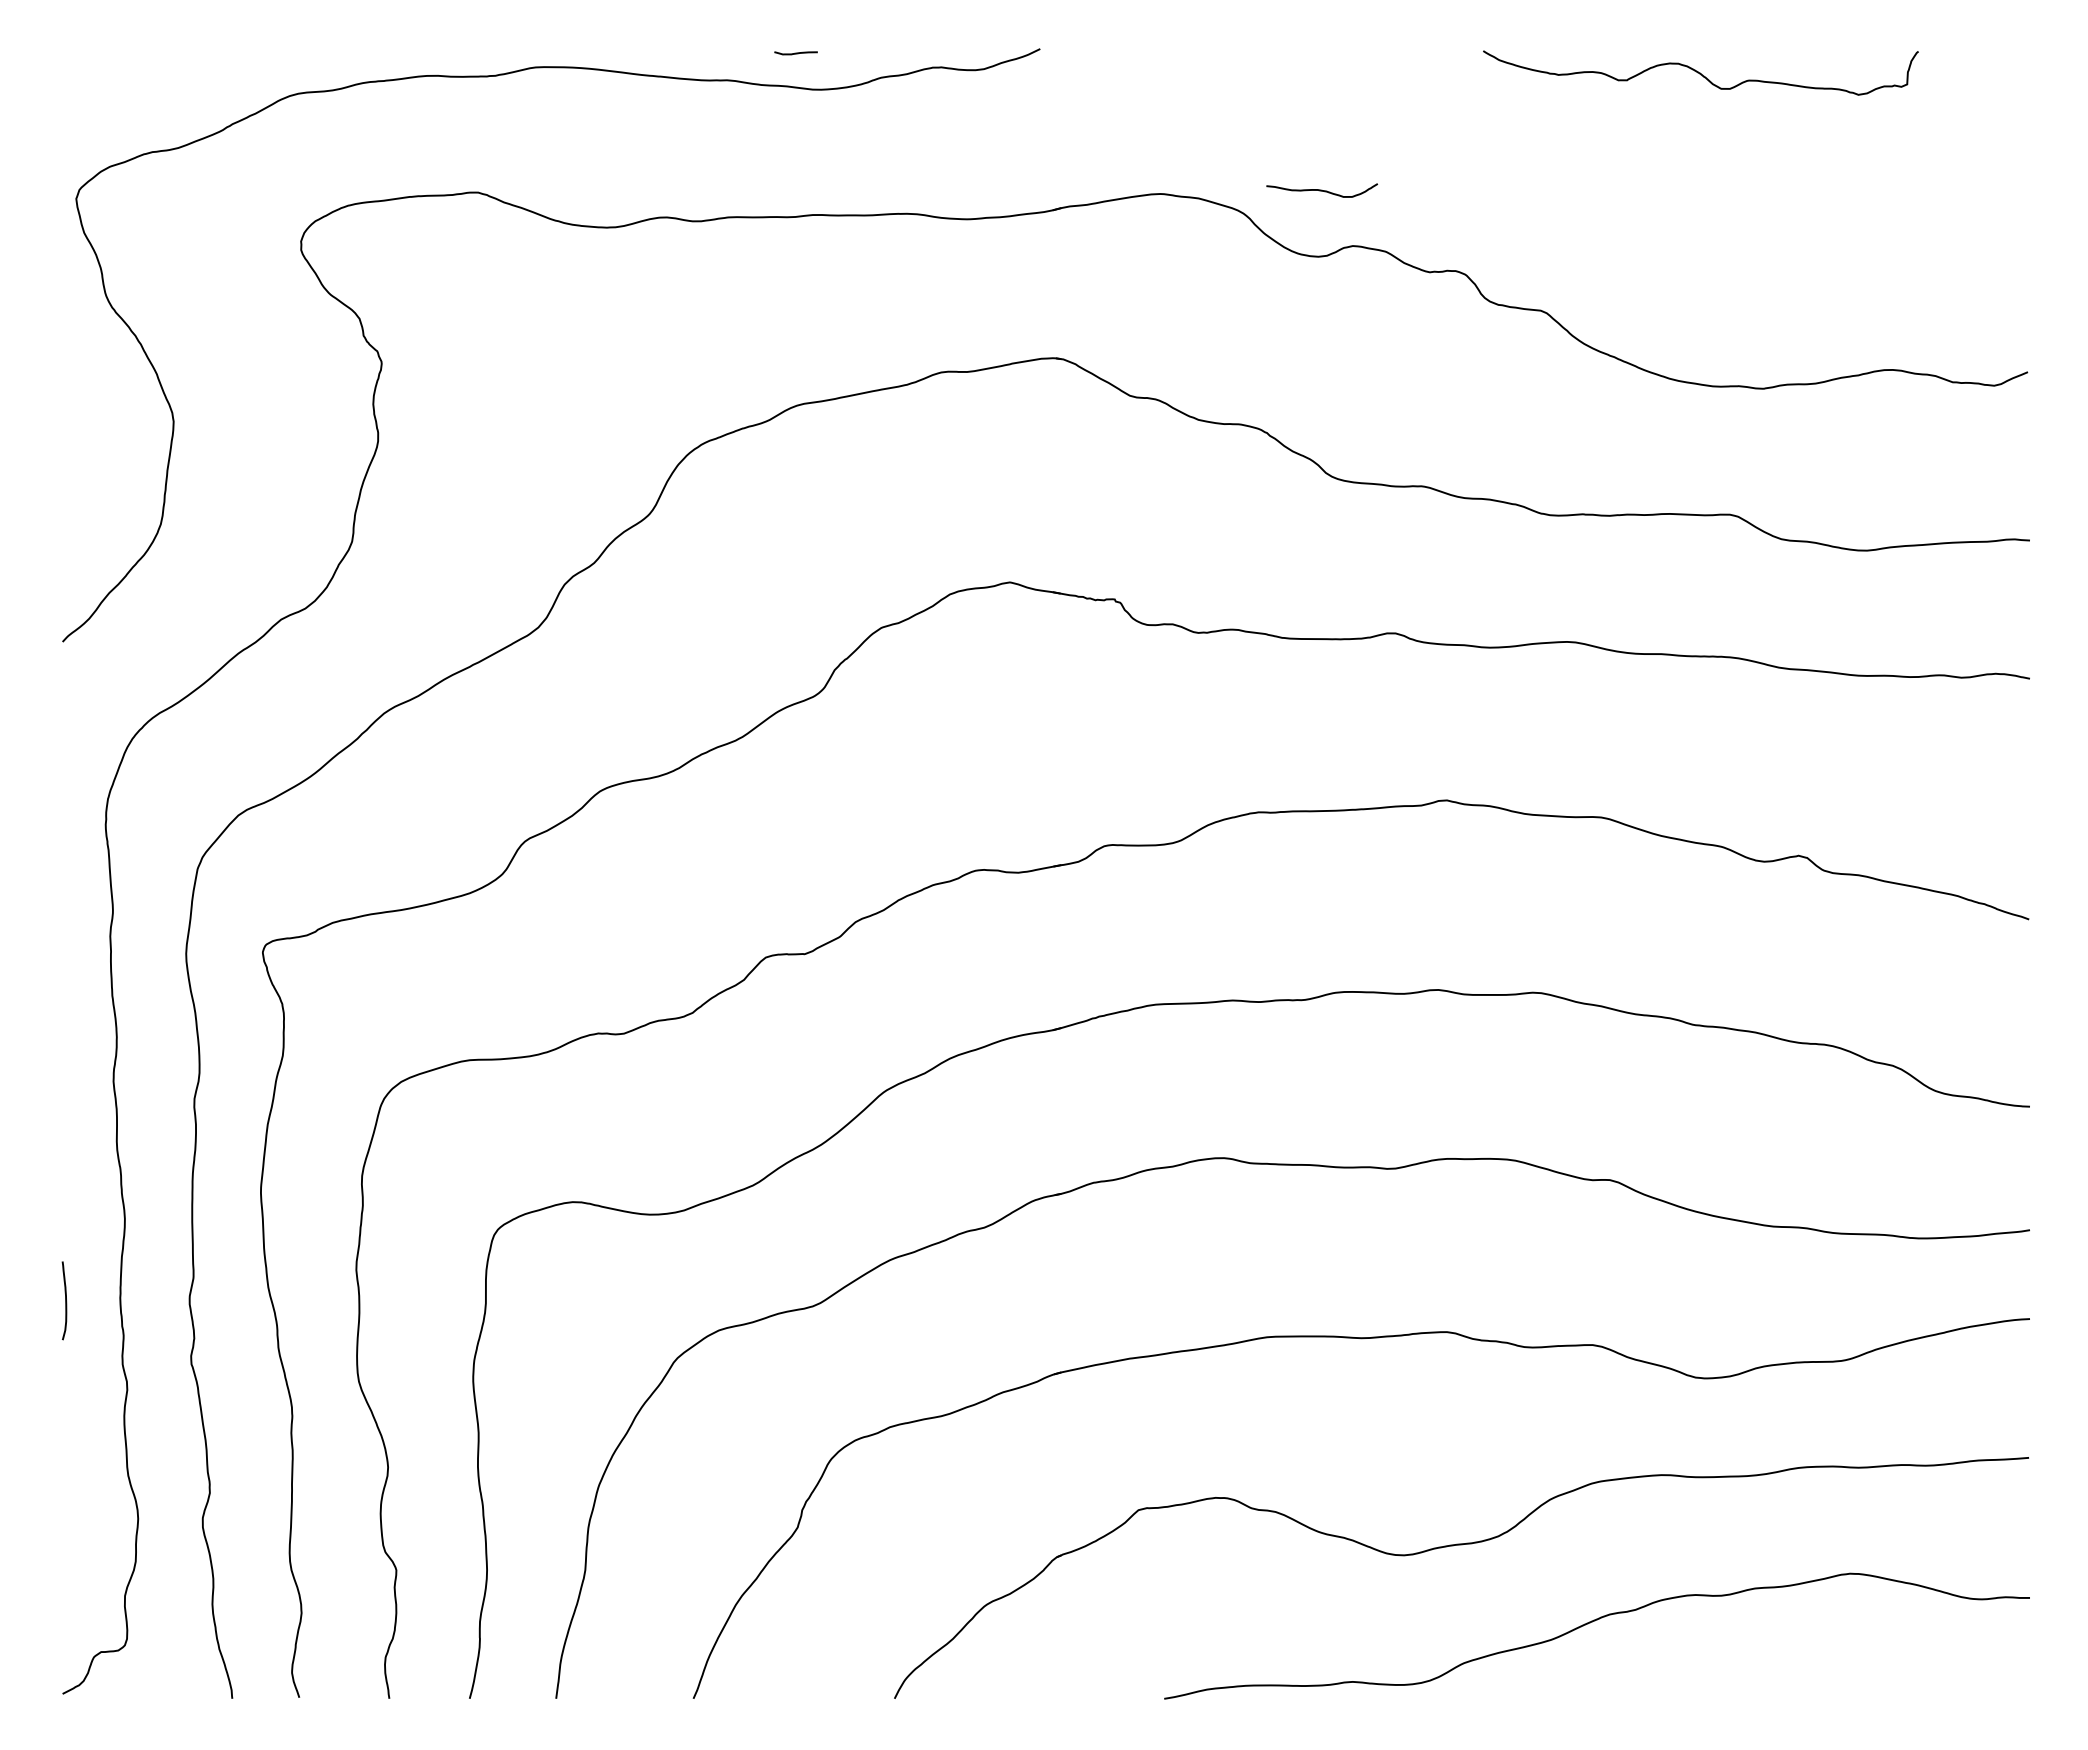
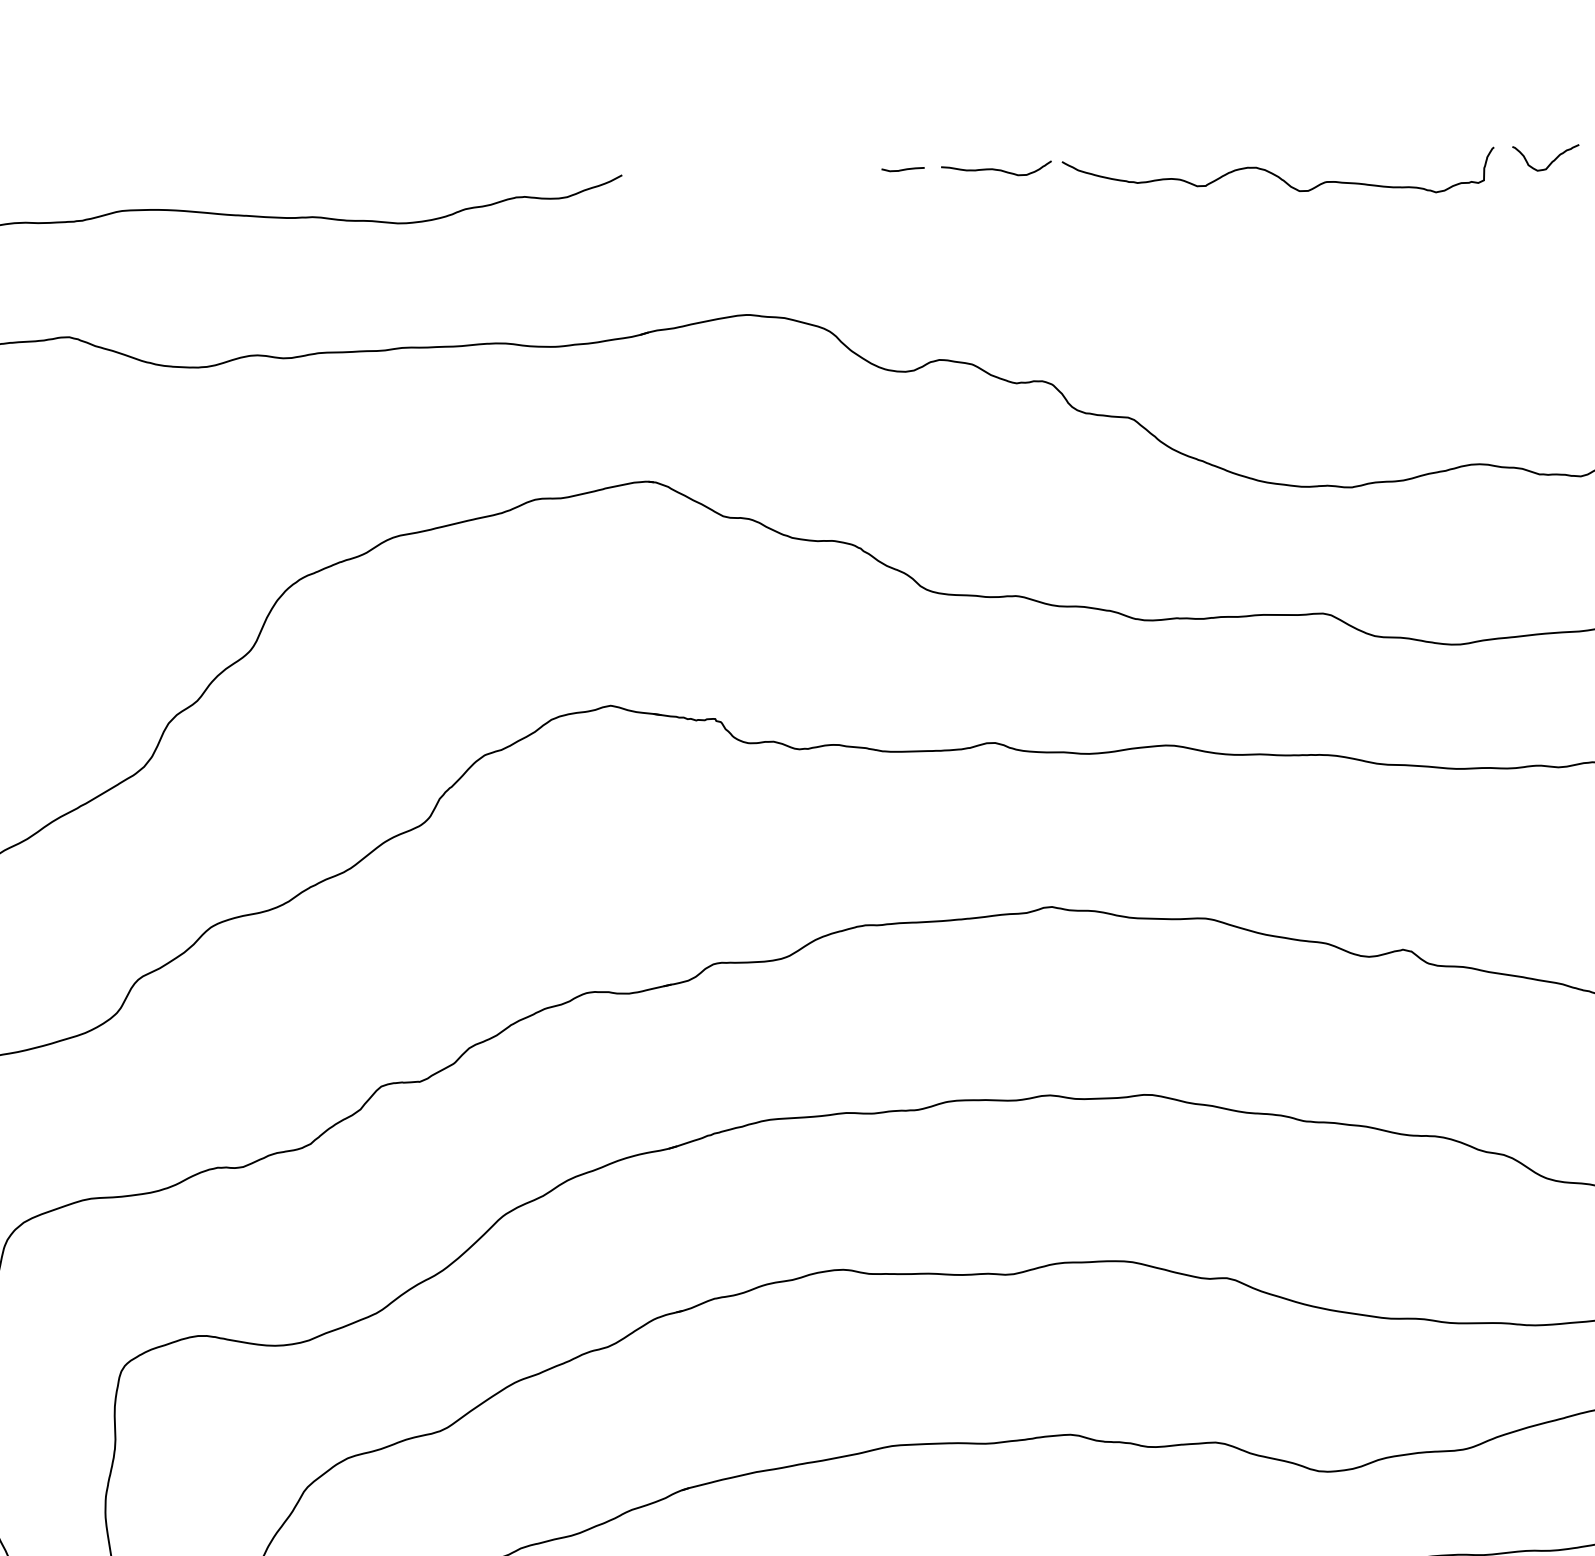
curve: (795, 53) -> (902, 169), moved
curve: (1975, 68) -> (1551, 162), added
curve: (1321, 190) -> (995, 169), moved

